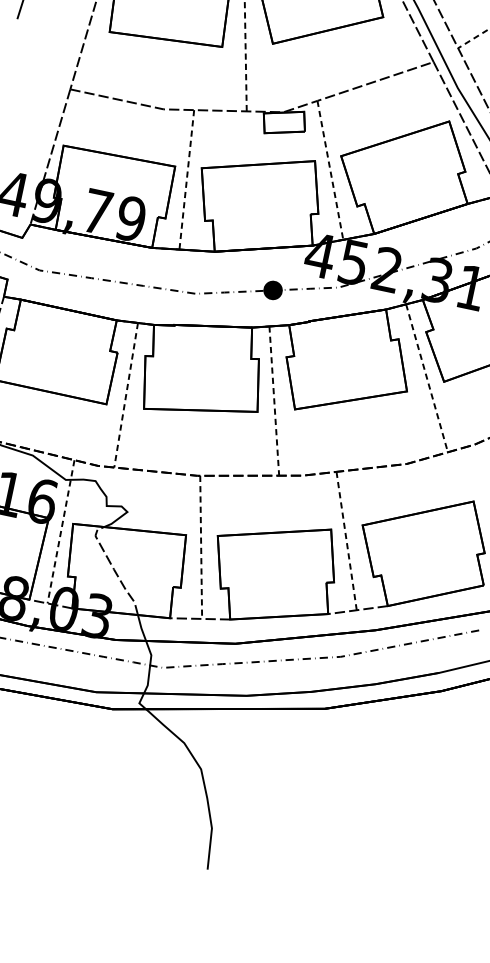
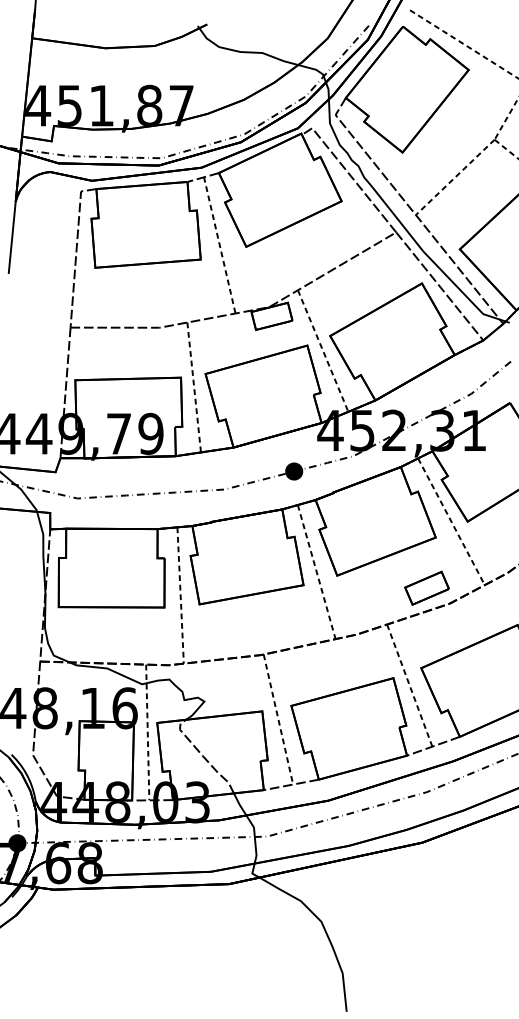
part: (386, 441) -> (426, 587), added

